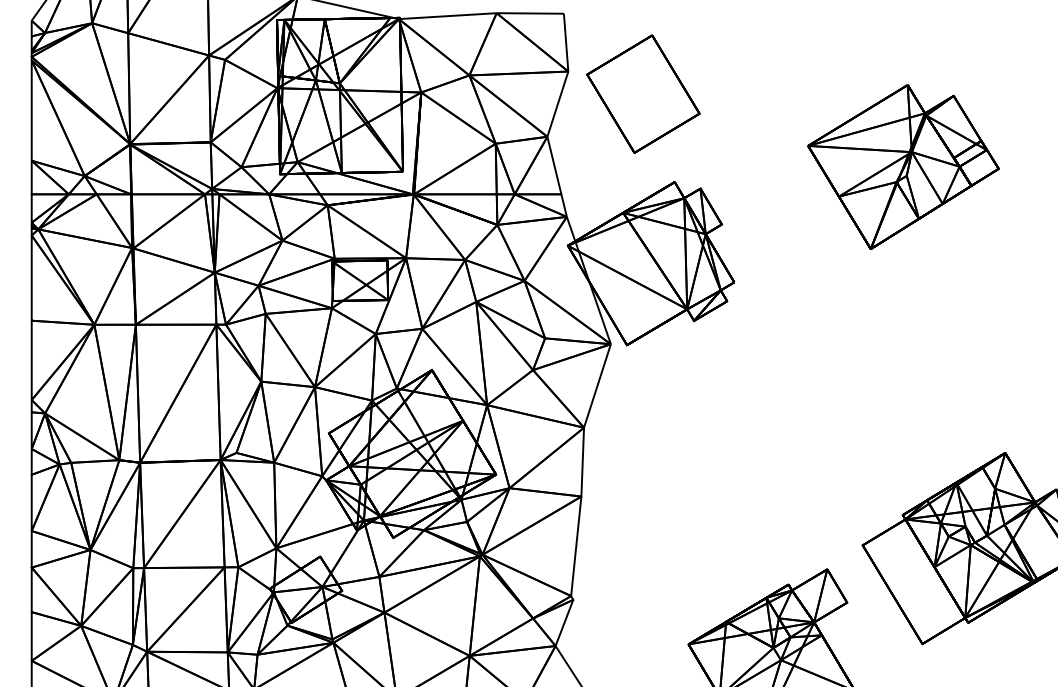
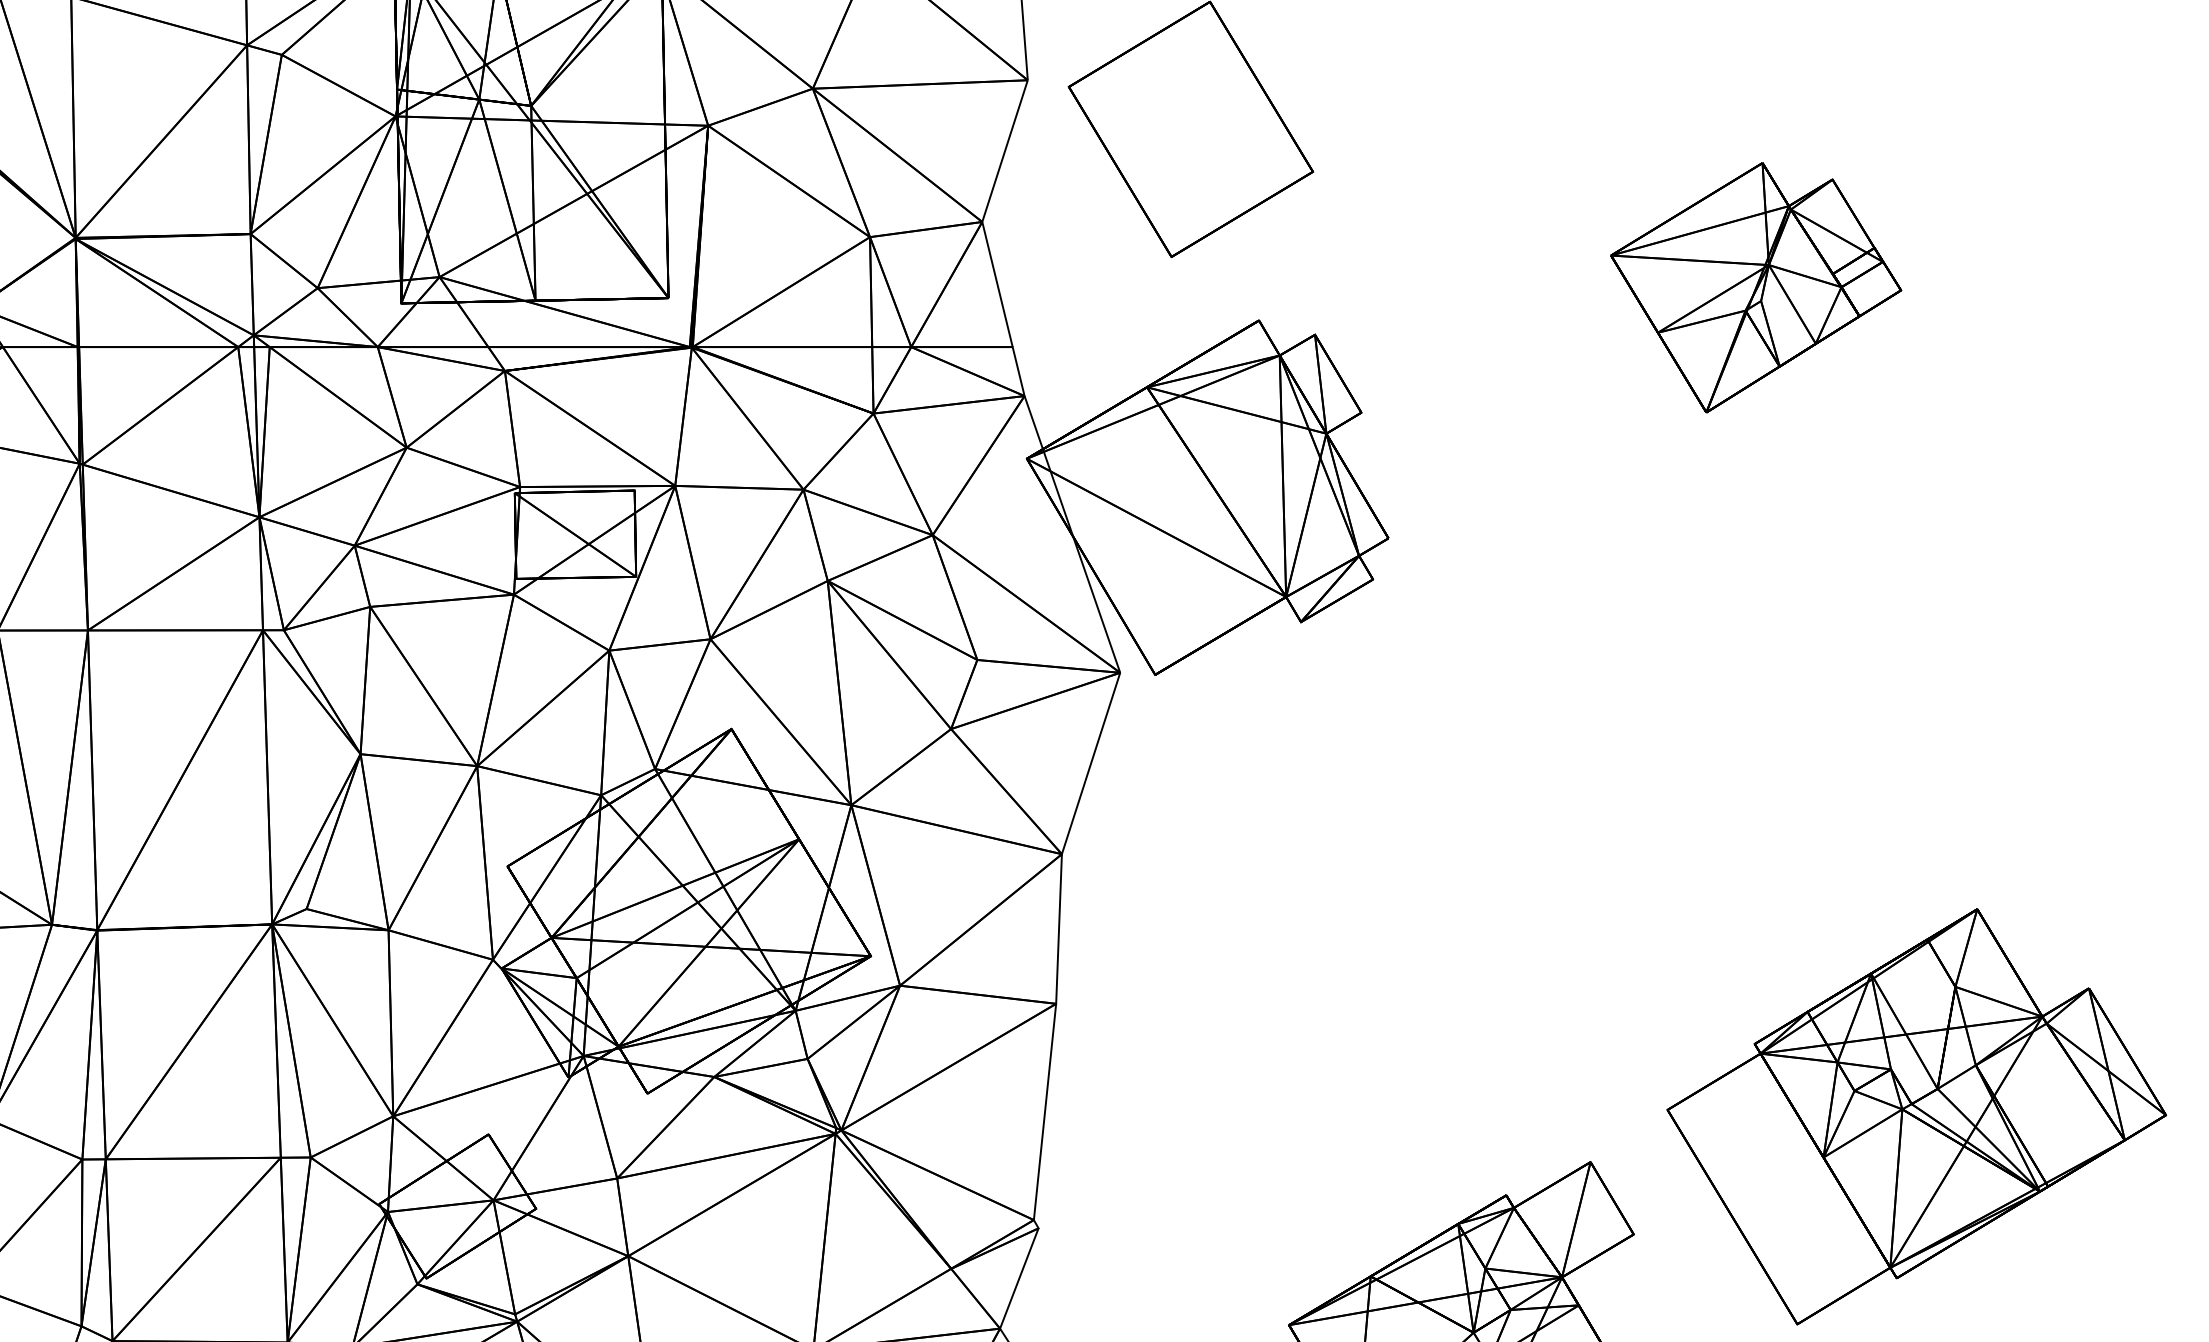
part: (903, 166) -> (1756, 286), size x0.7

